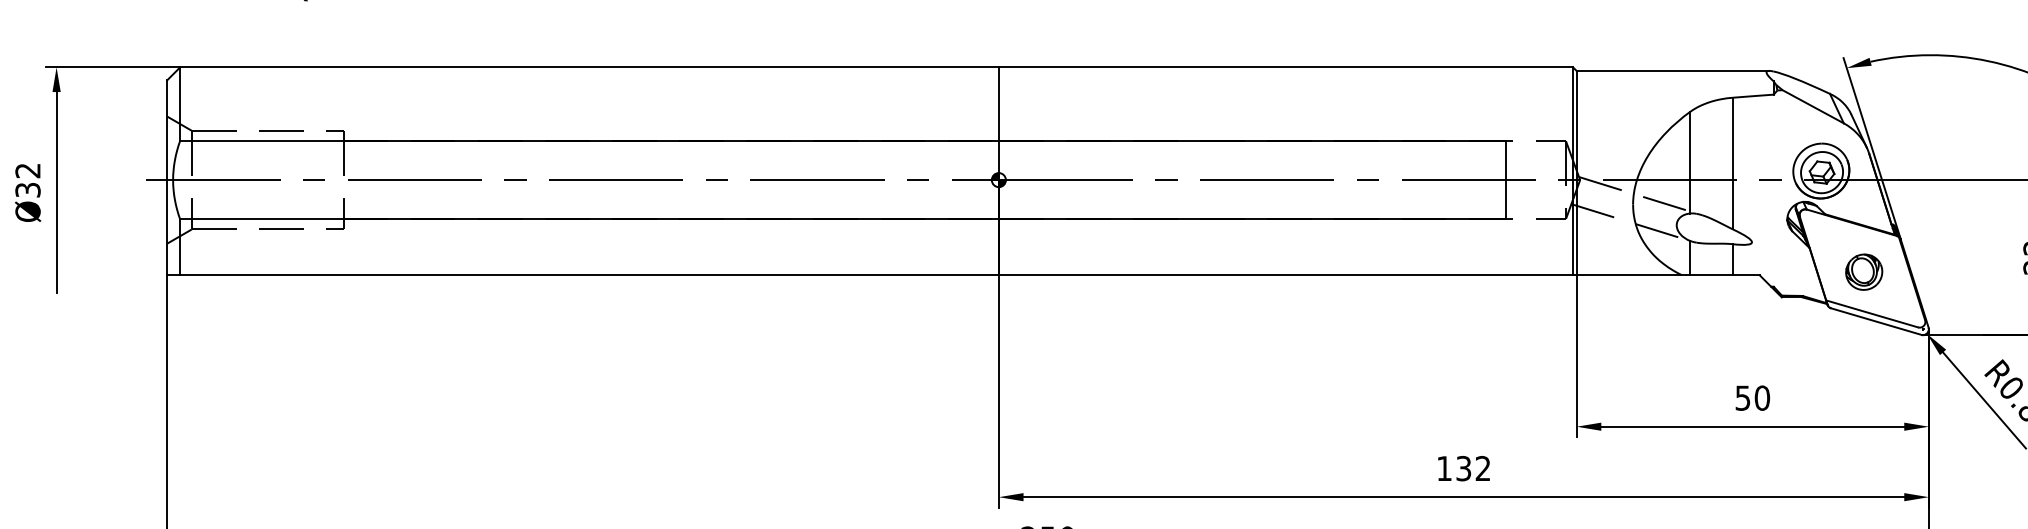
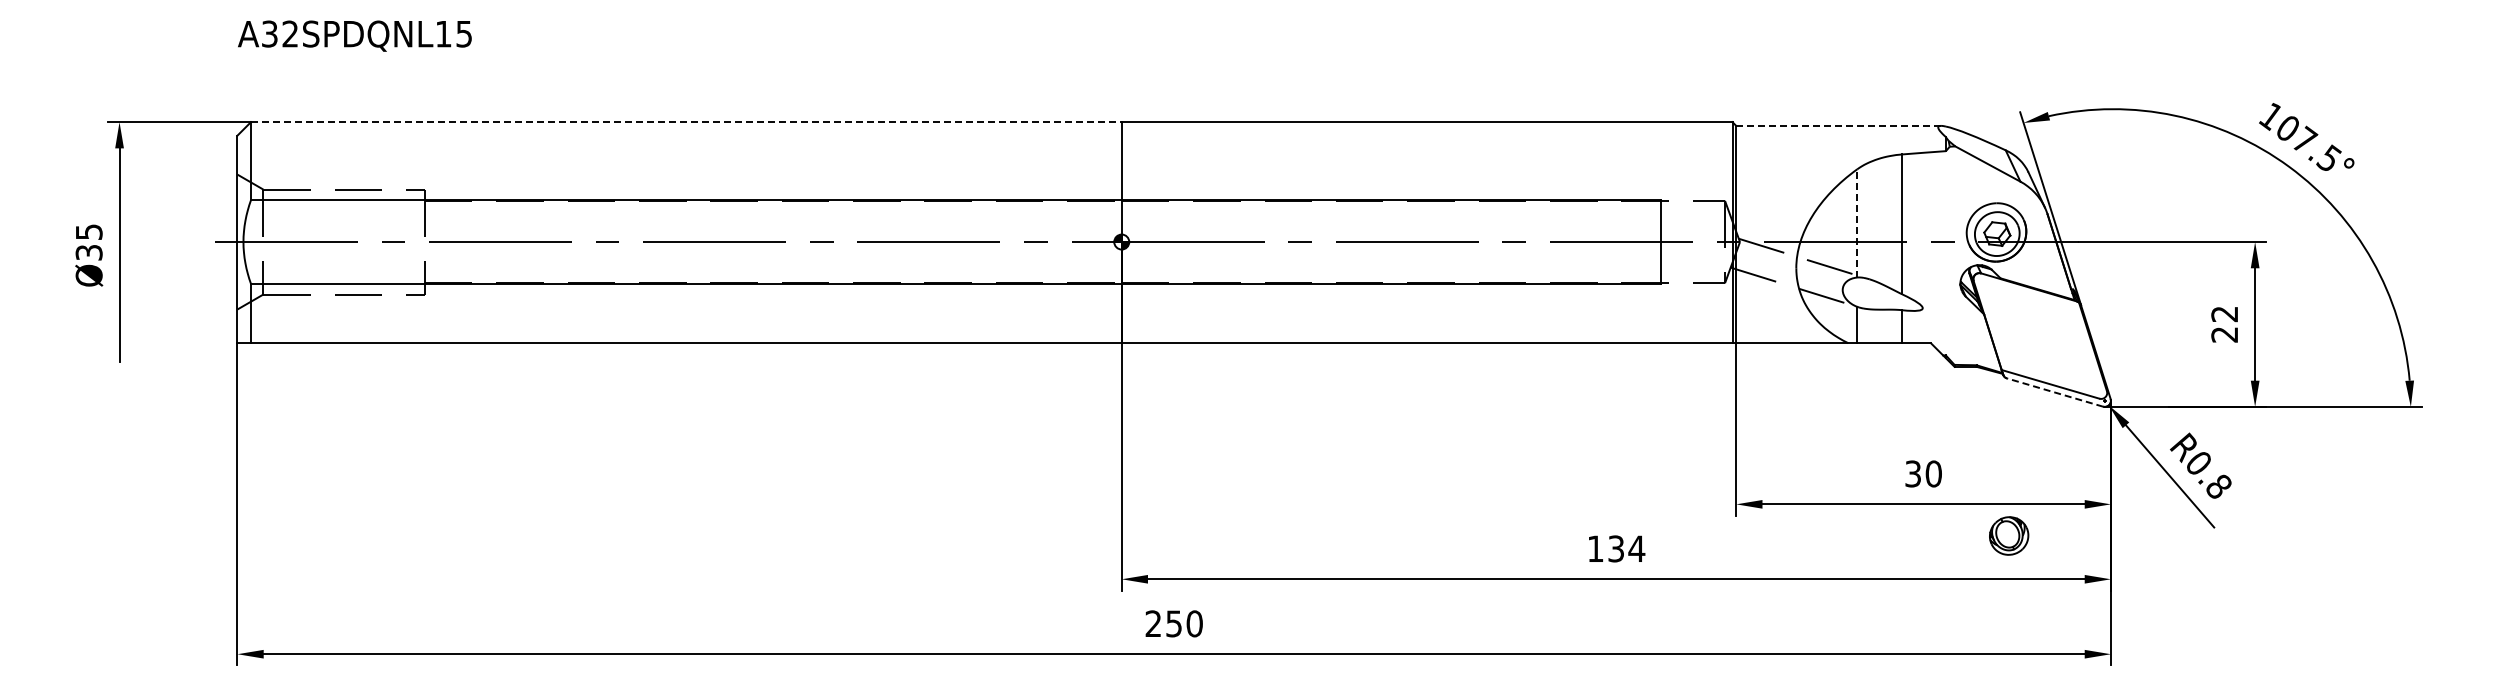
line: (589, 67) -> (686, 122), solid -> dashed
line: (1673, 70) -> (1839, 125), solid -> dashed
line: (1690, 162) -> (1857, 223), solid -> dashed
text: (27, 170) -> (88, 231), Ø32 -> Ø35
part: (1864, 271) -> (2009, 535), moved
line: (1875, 321) -> (2054, 392), solid -> dashed
text: (1743, 397) -> (1913, 473), 50 -> 30
text: (1482, 468) -> (1636, 548), 132 -> 134

